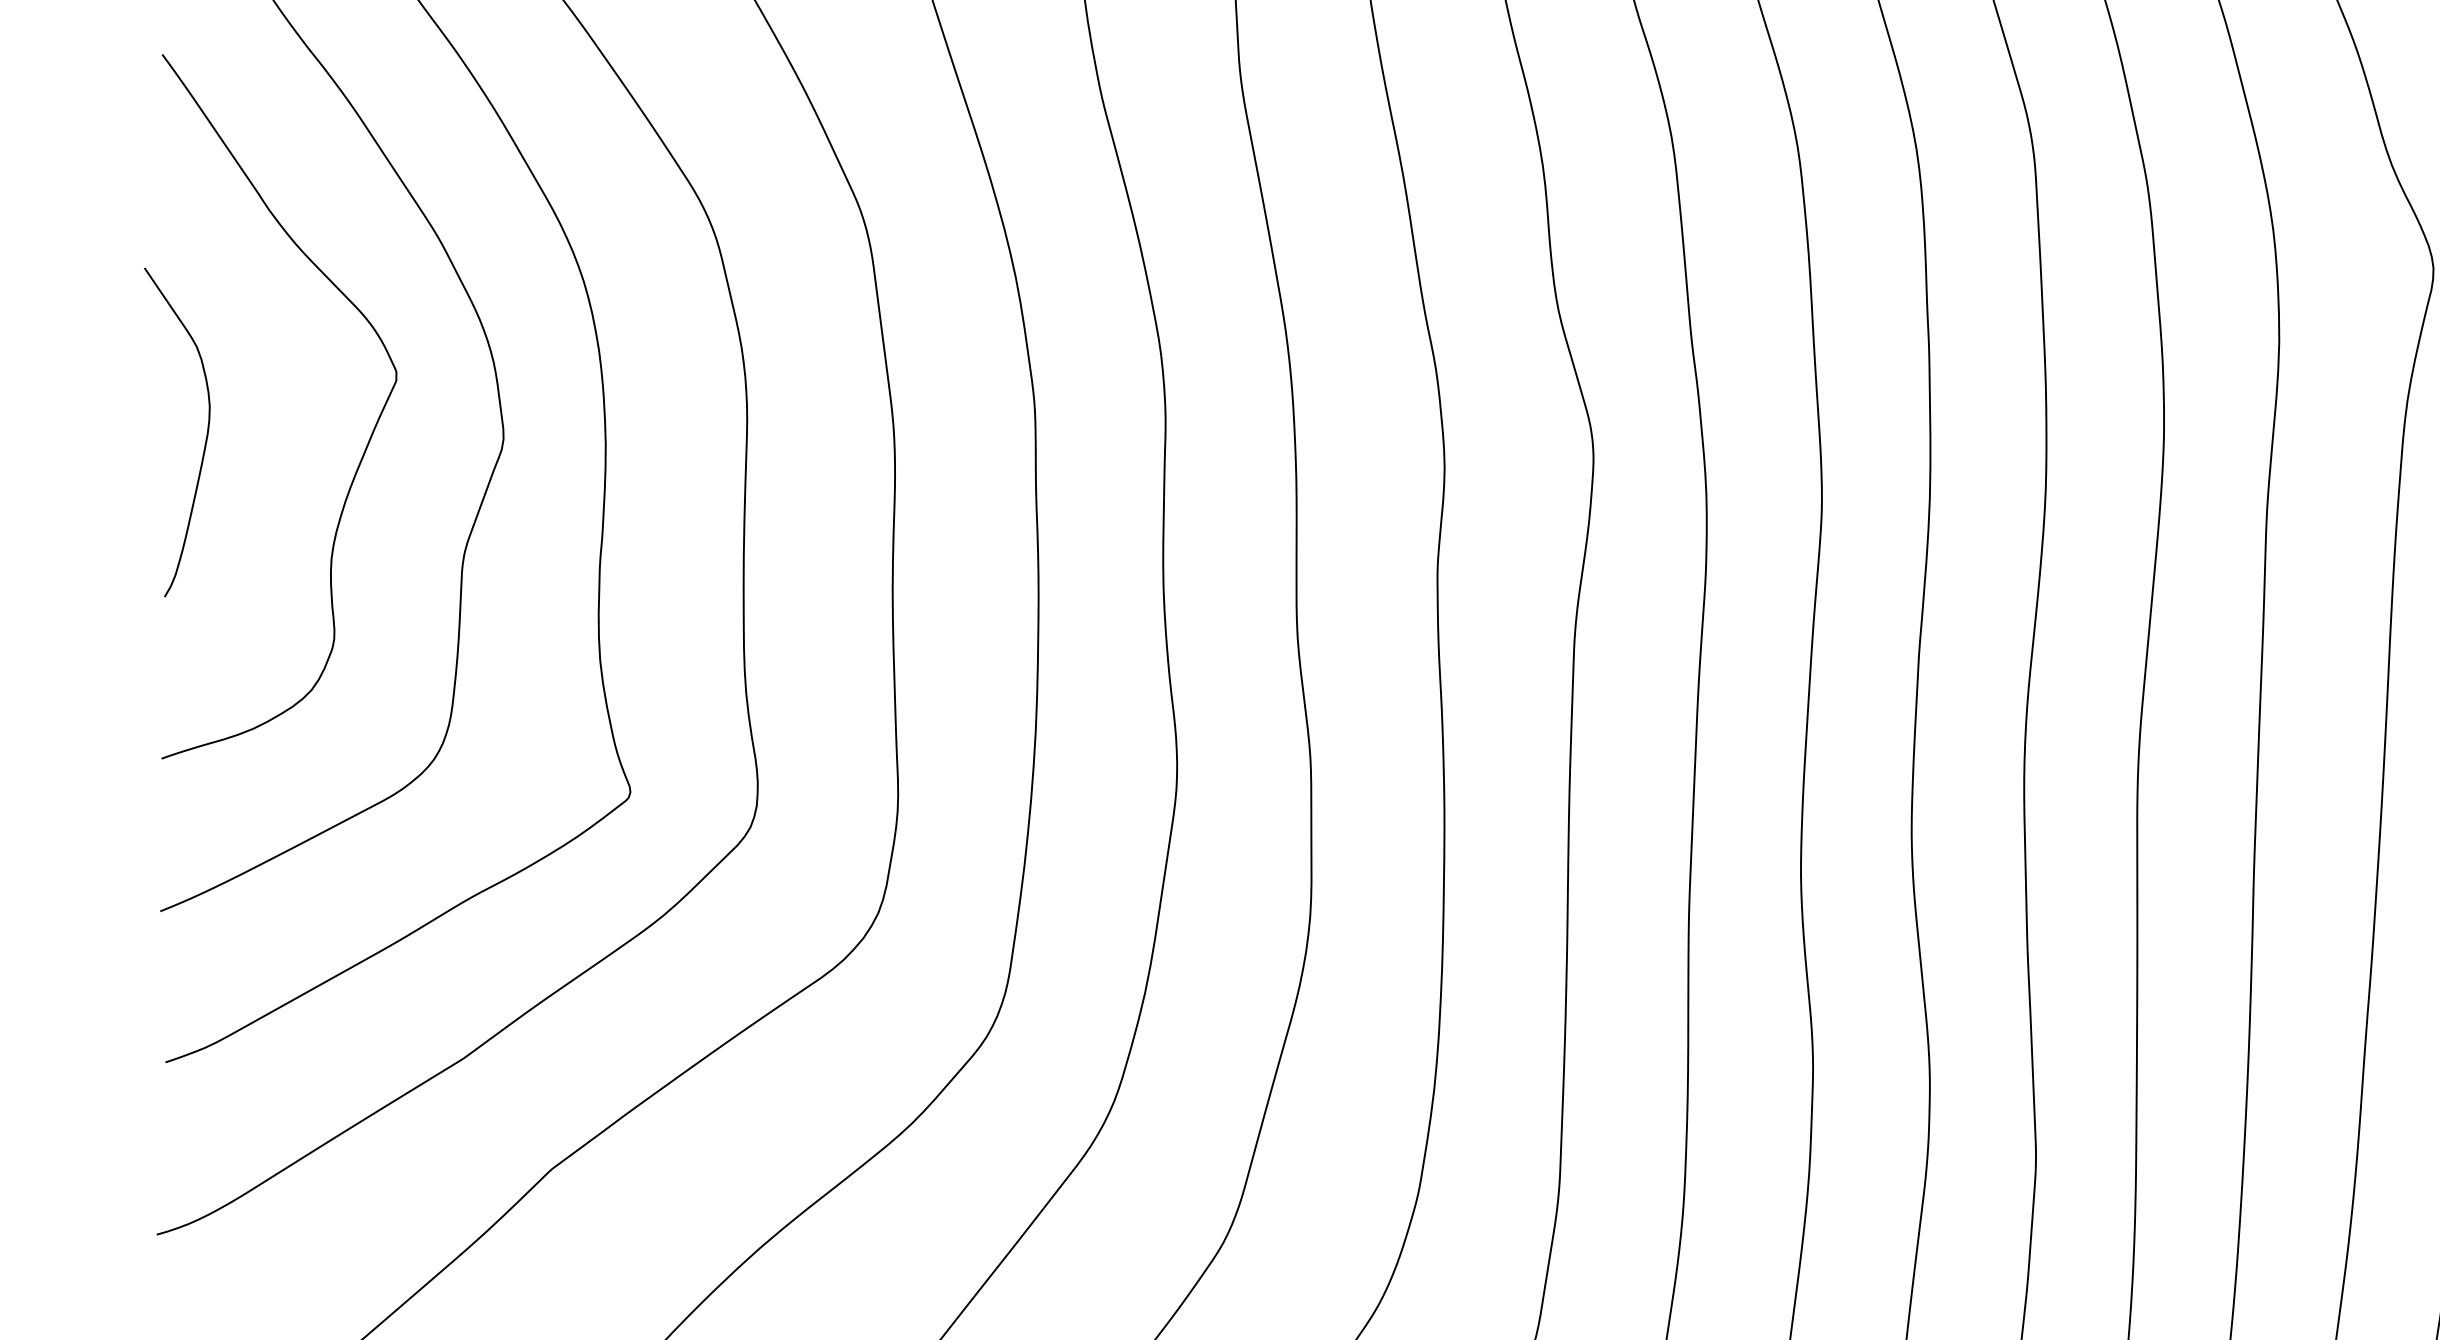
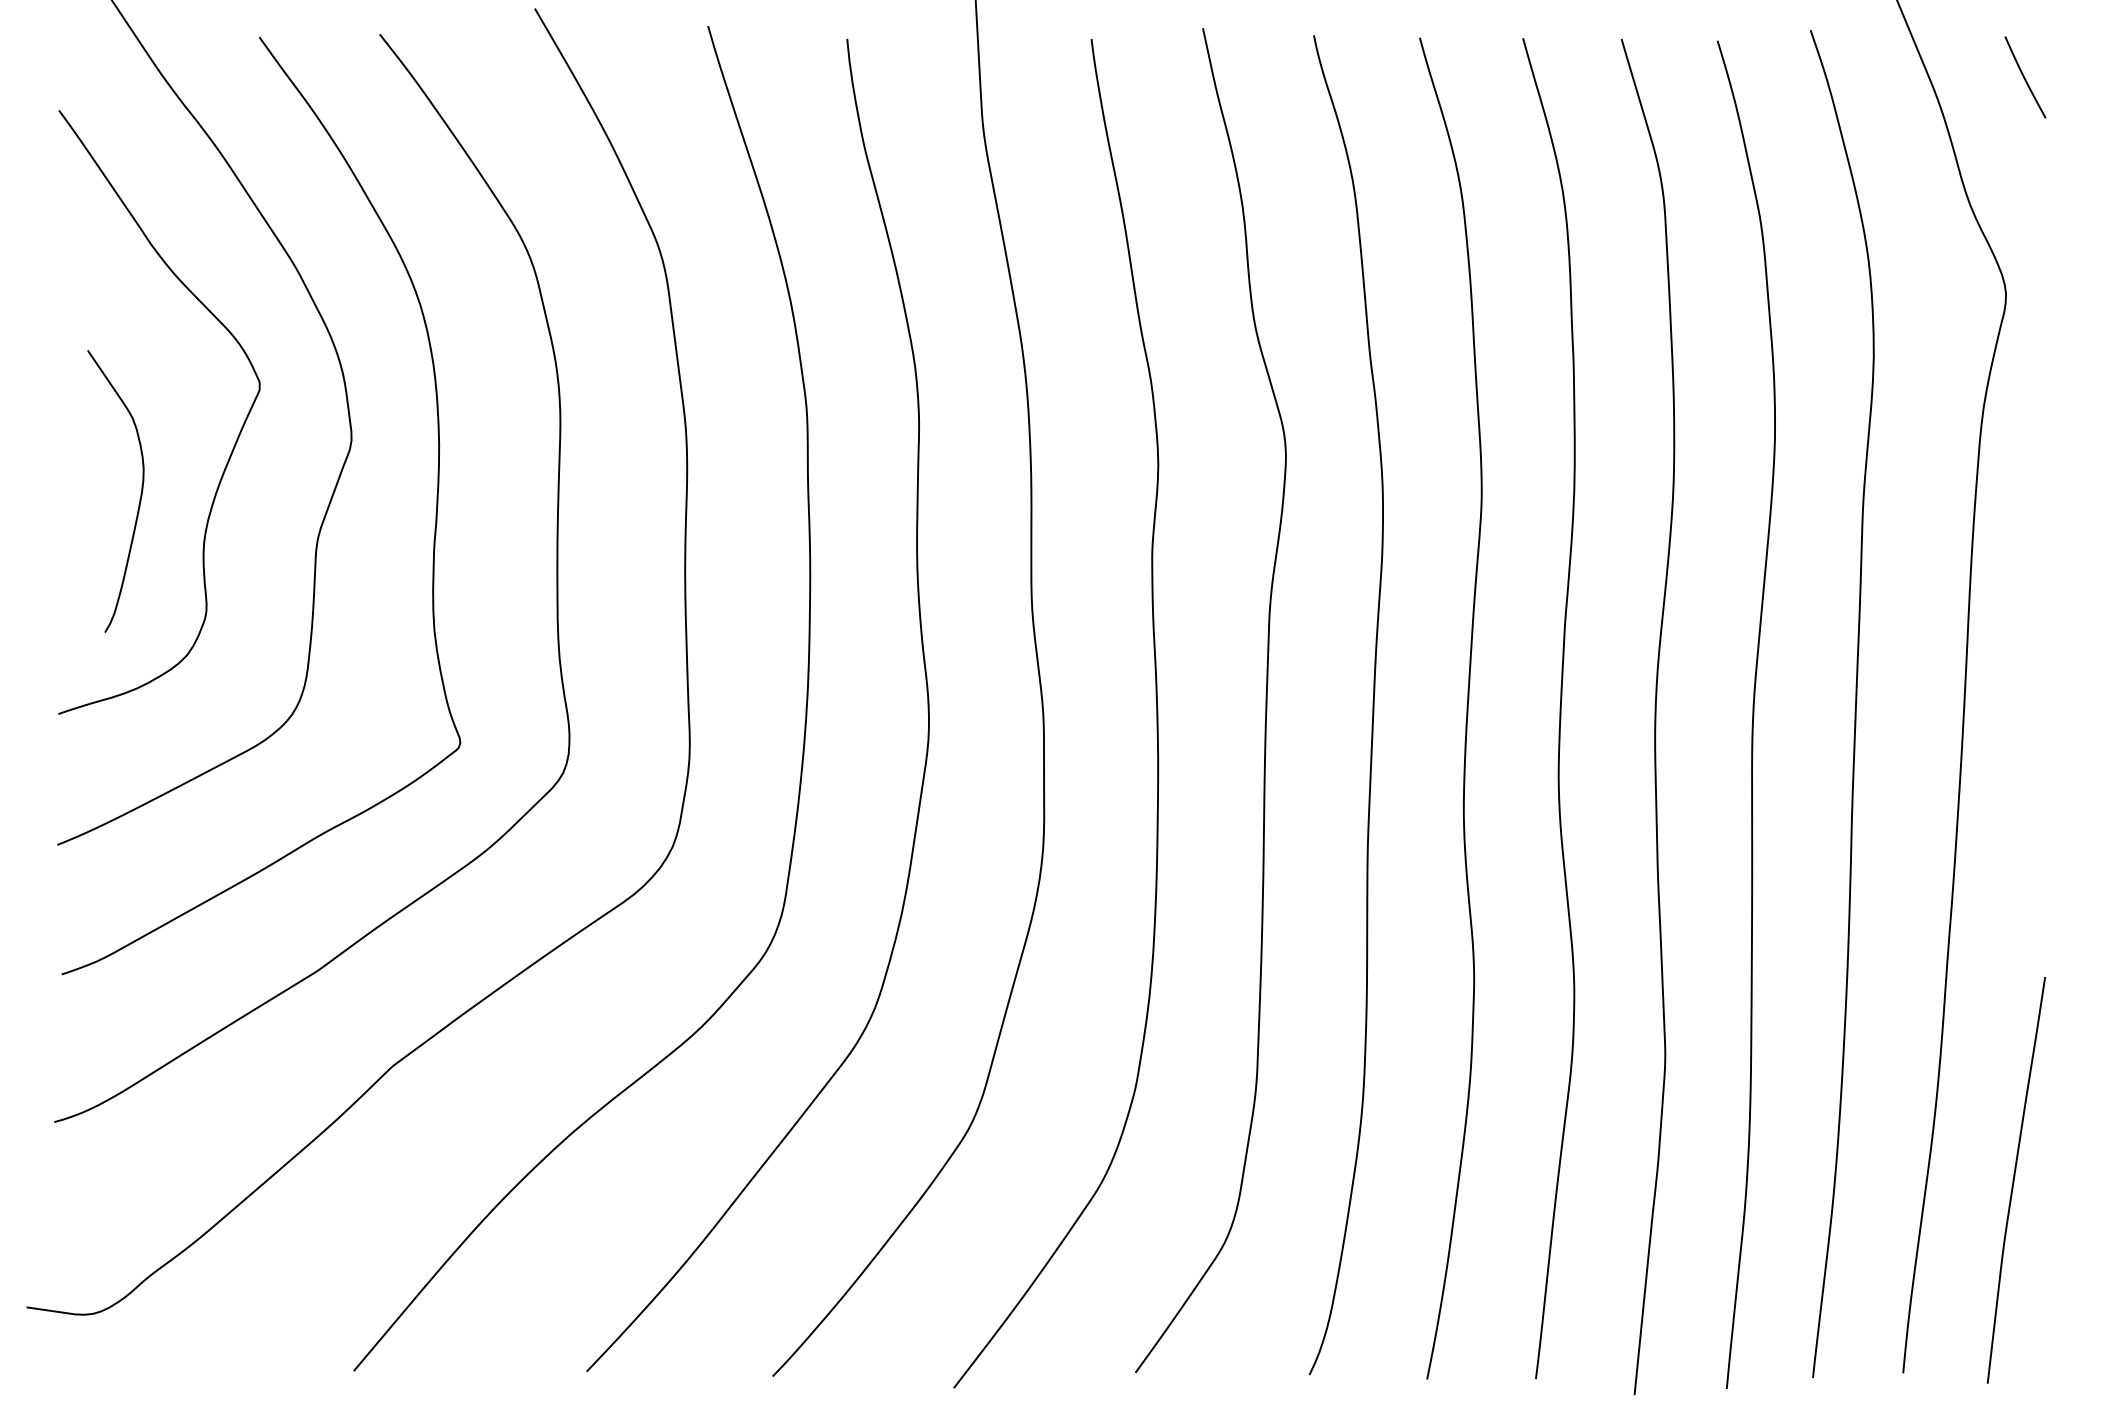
curve: (206, 434) -> (140, 493), moved

